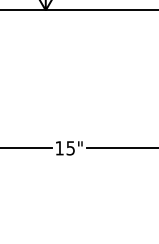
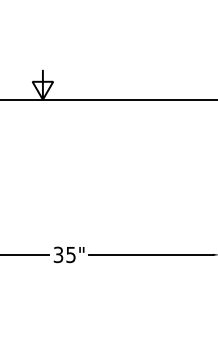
text: (59, 147) -> (58, 254), 15" -> 35"

